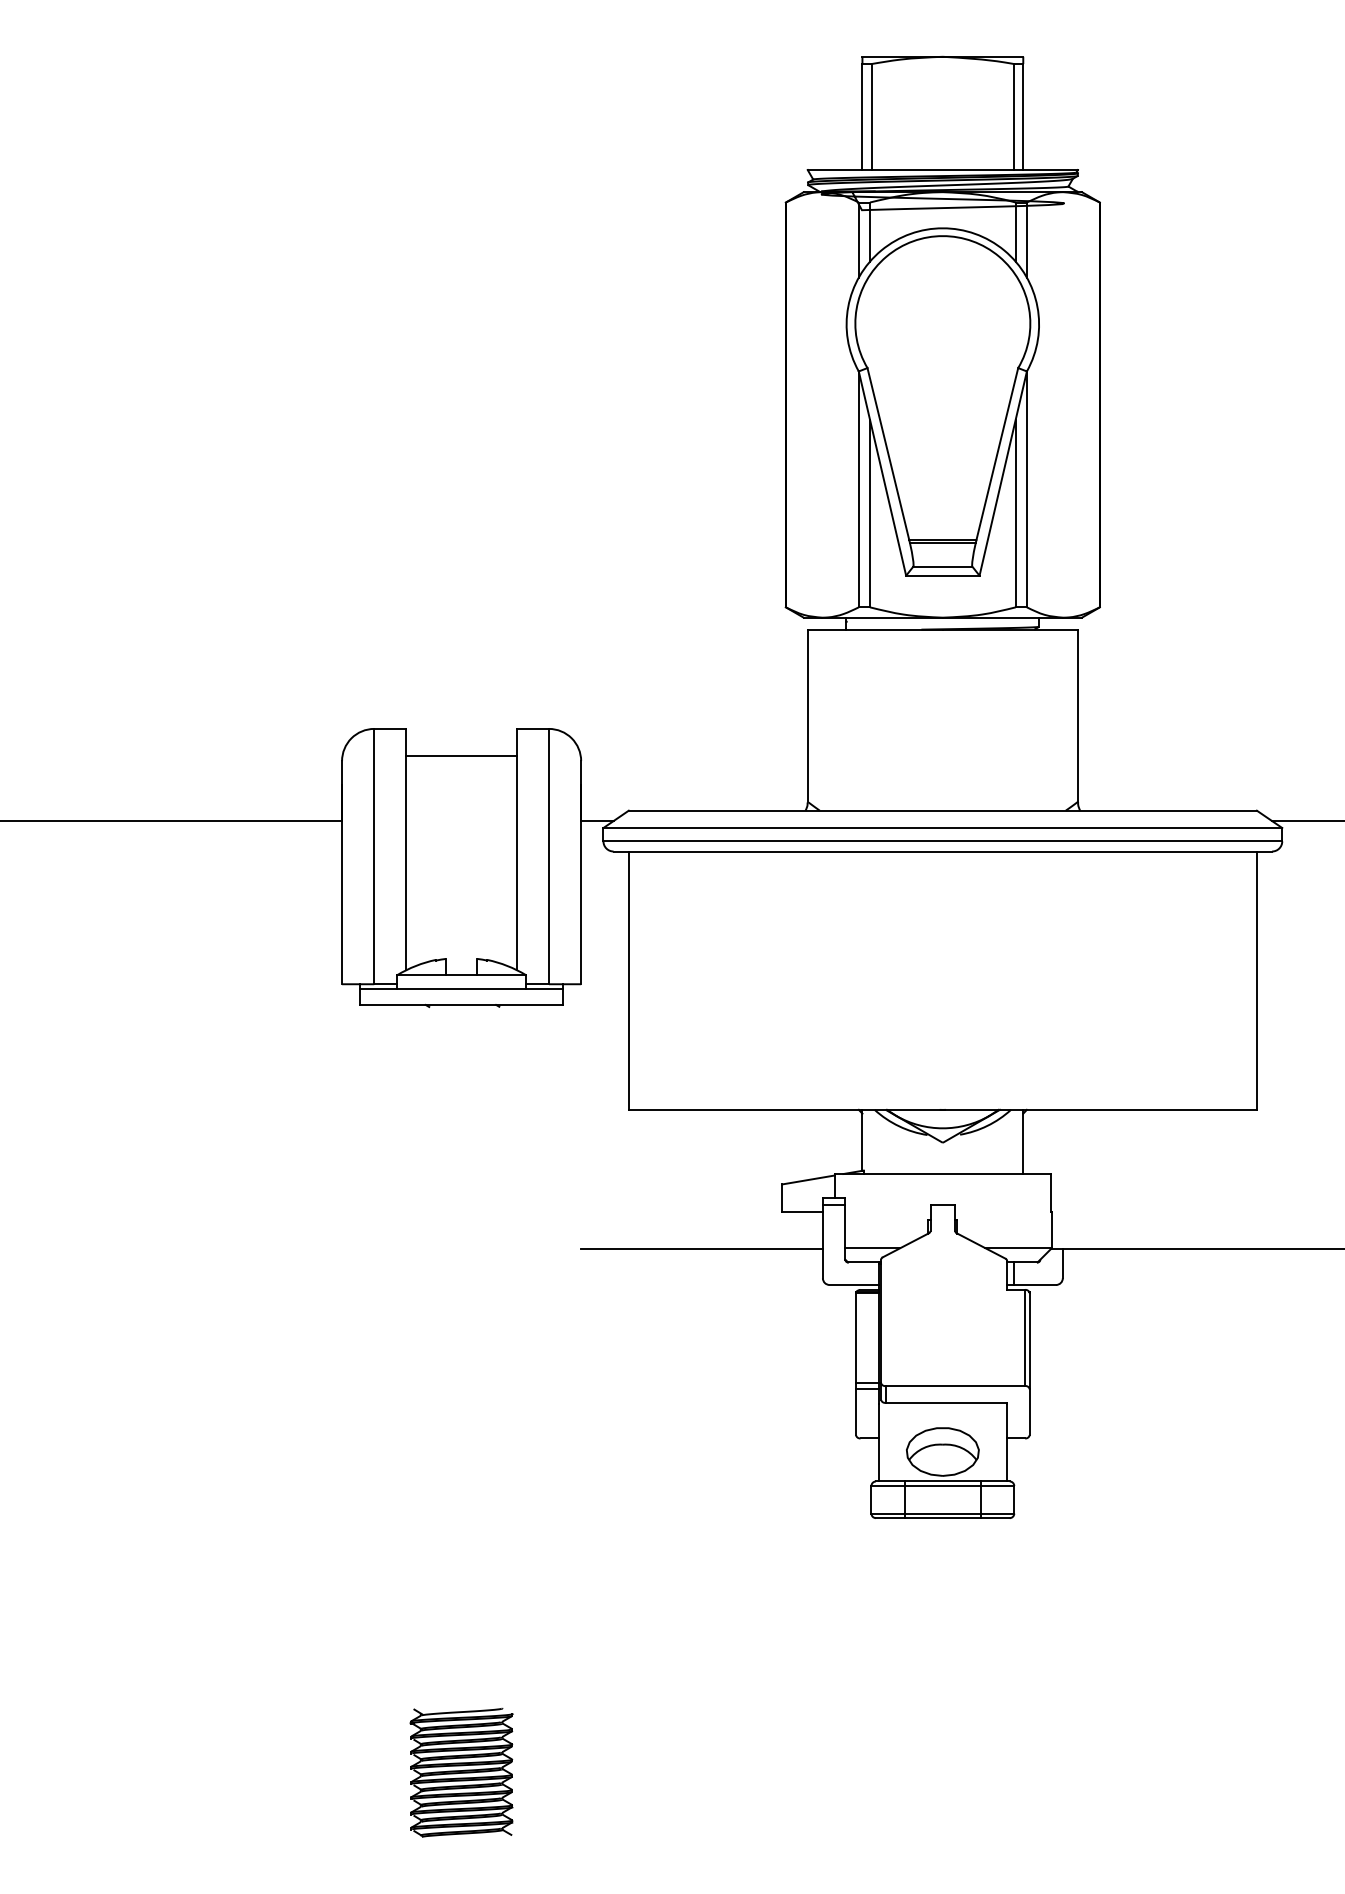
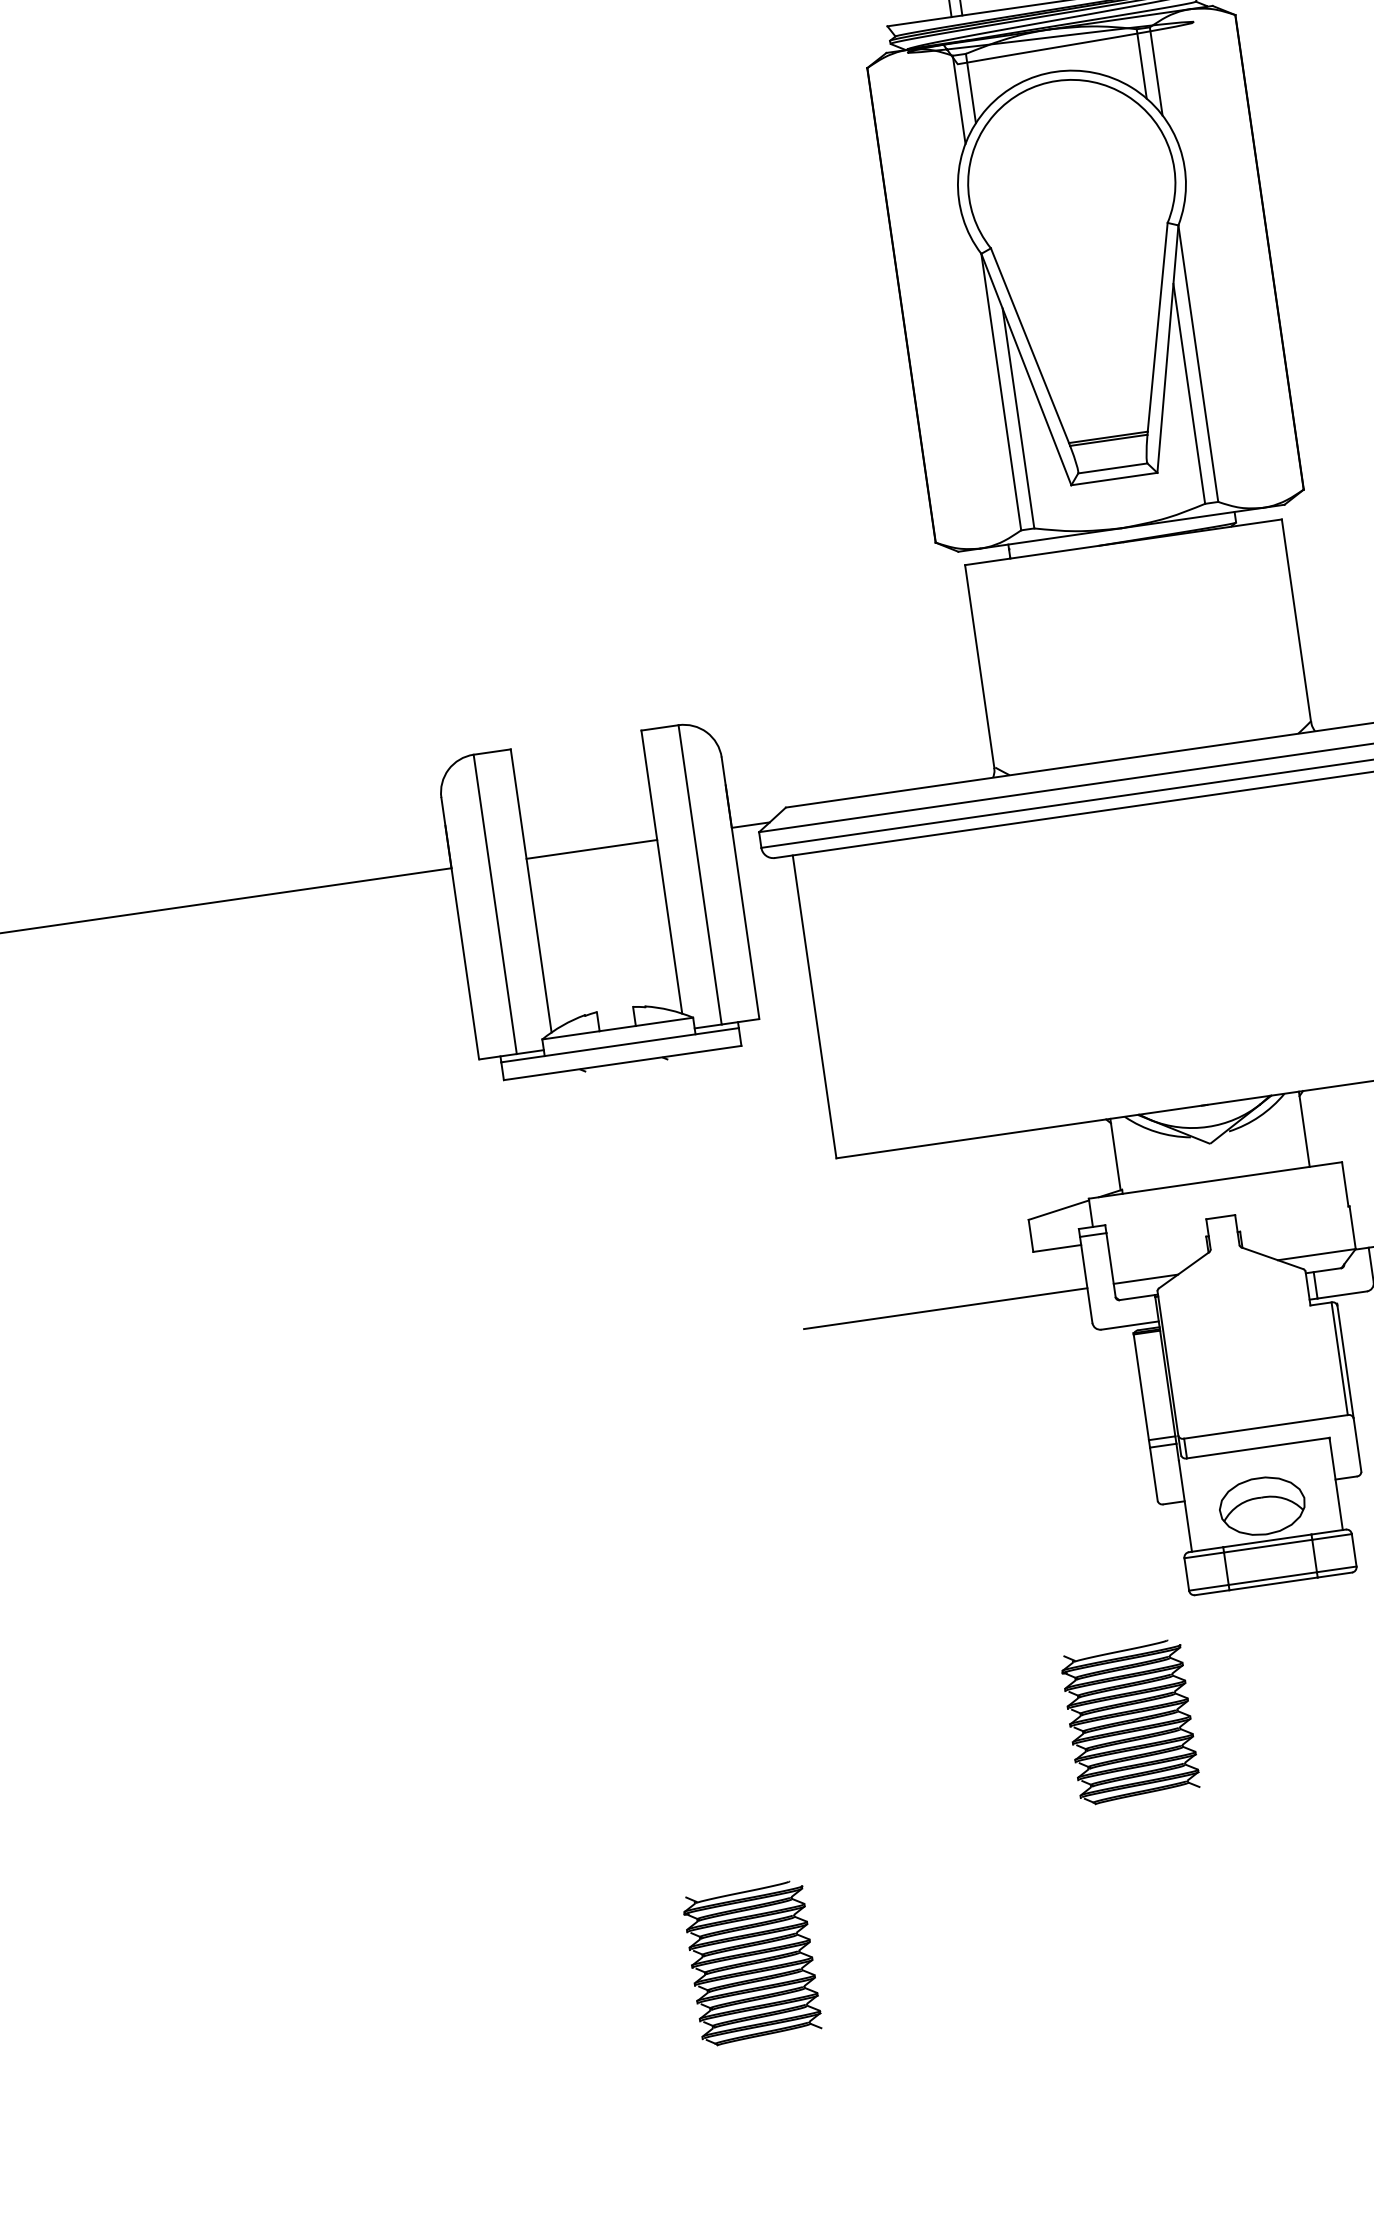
line: (461, 756) -> (591, 849), moved
part: (806, 1616) -> (1130, 1722), added

